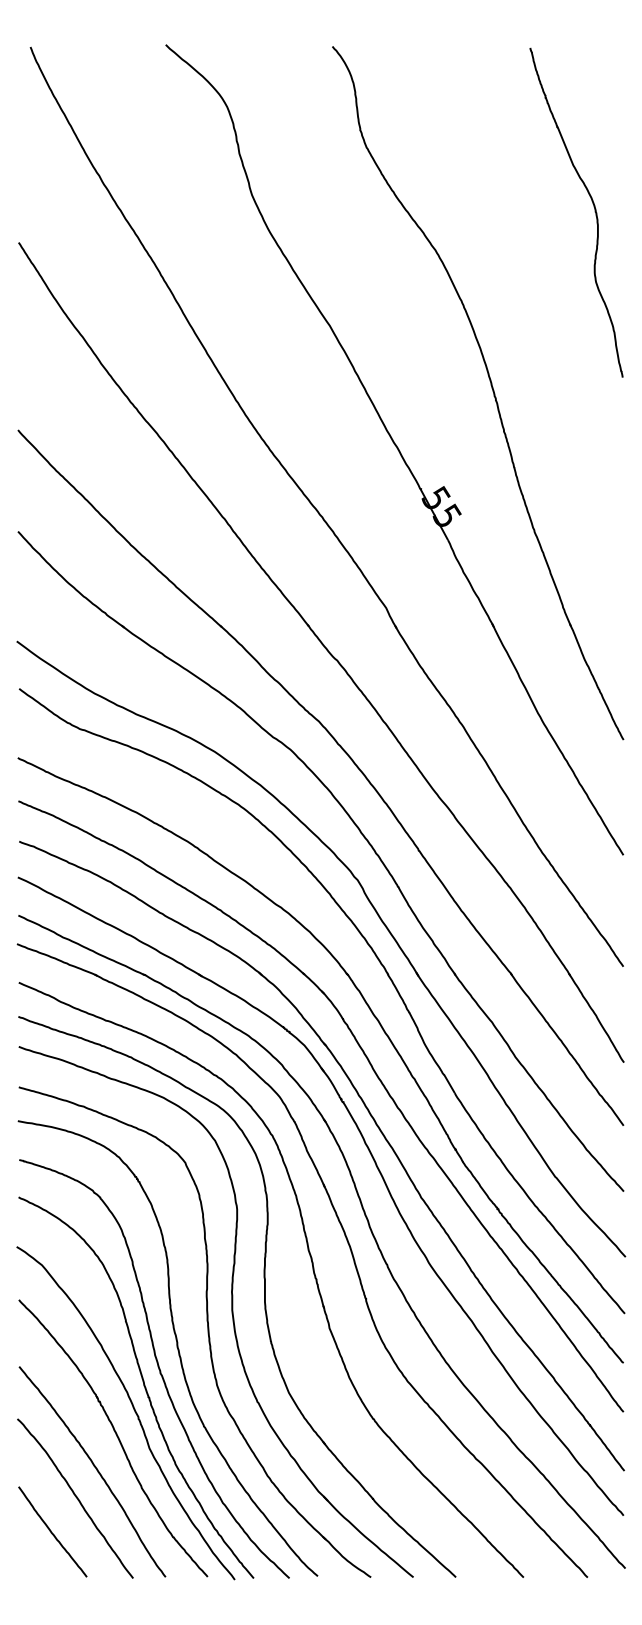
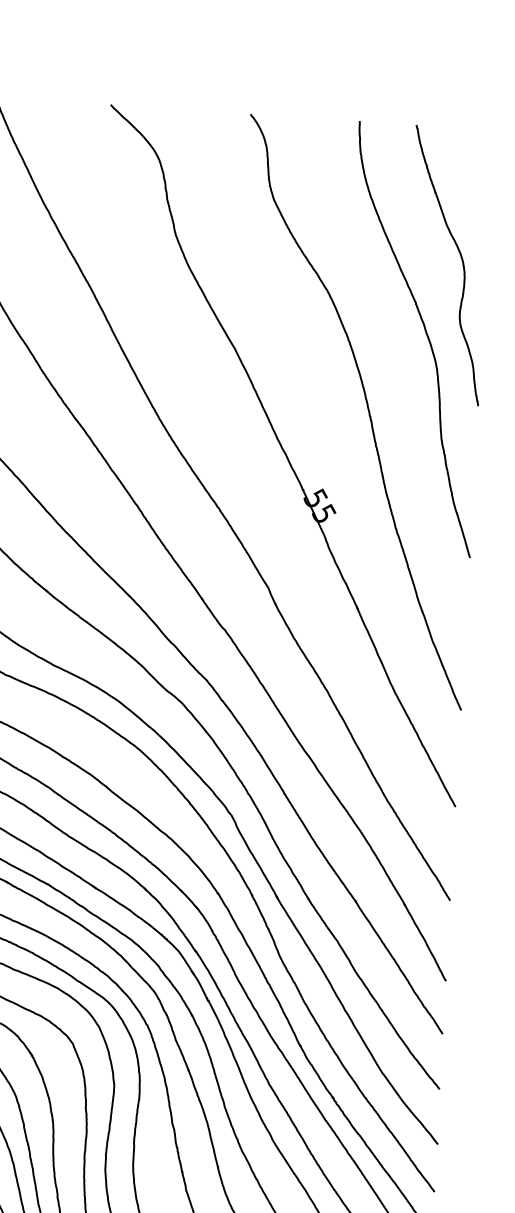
curve: (555, 295) -> (425, 334), added

